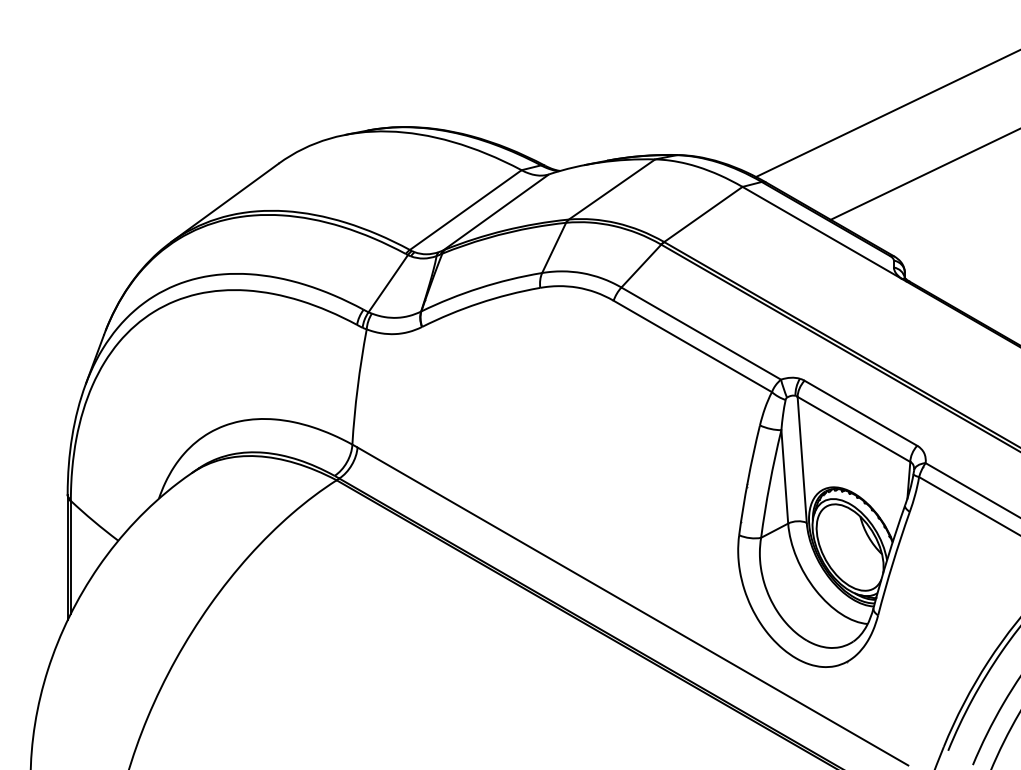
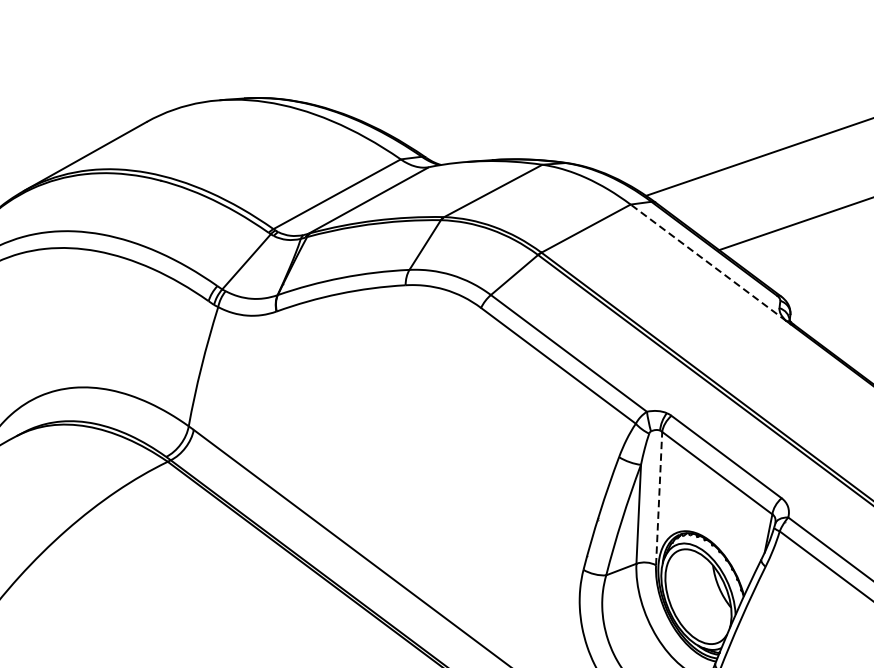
line: (822, 232) -> (708, 262), solid -> dashed
line: (802, 459) -> (659, 498), solid -> dashed

